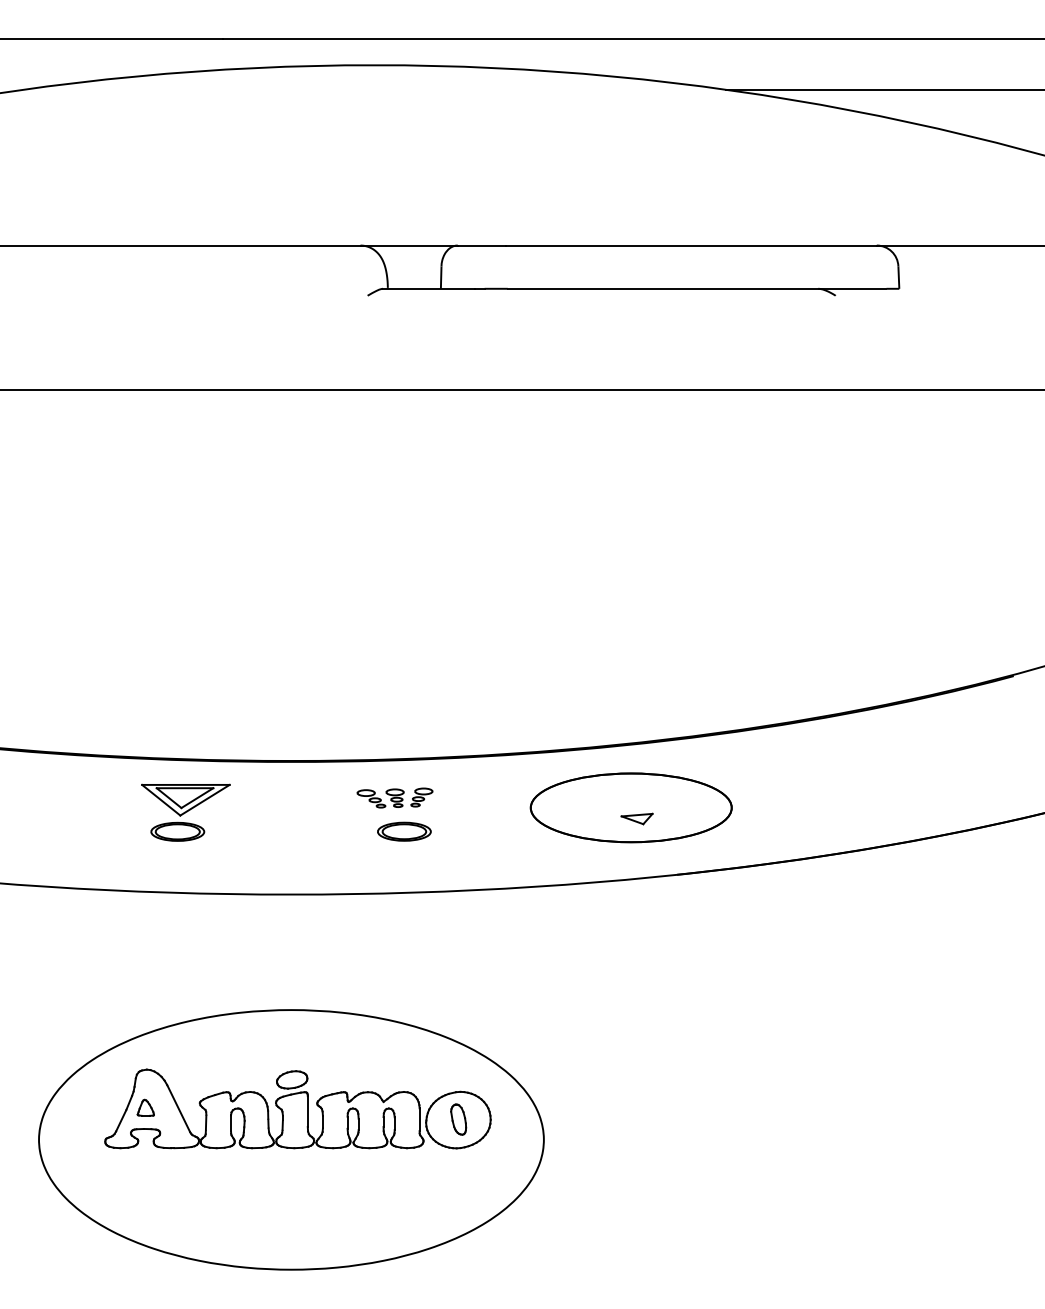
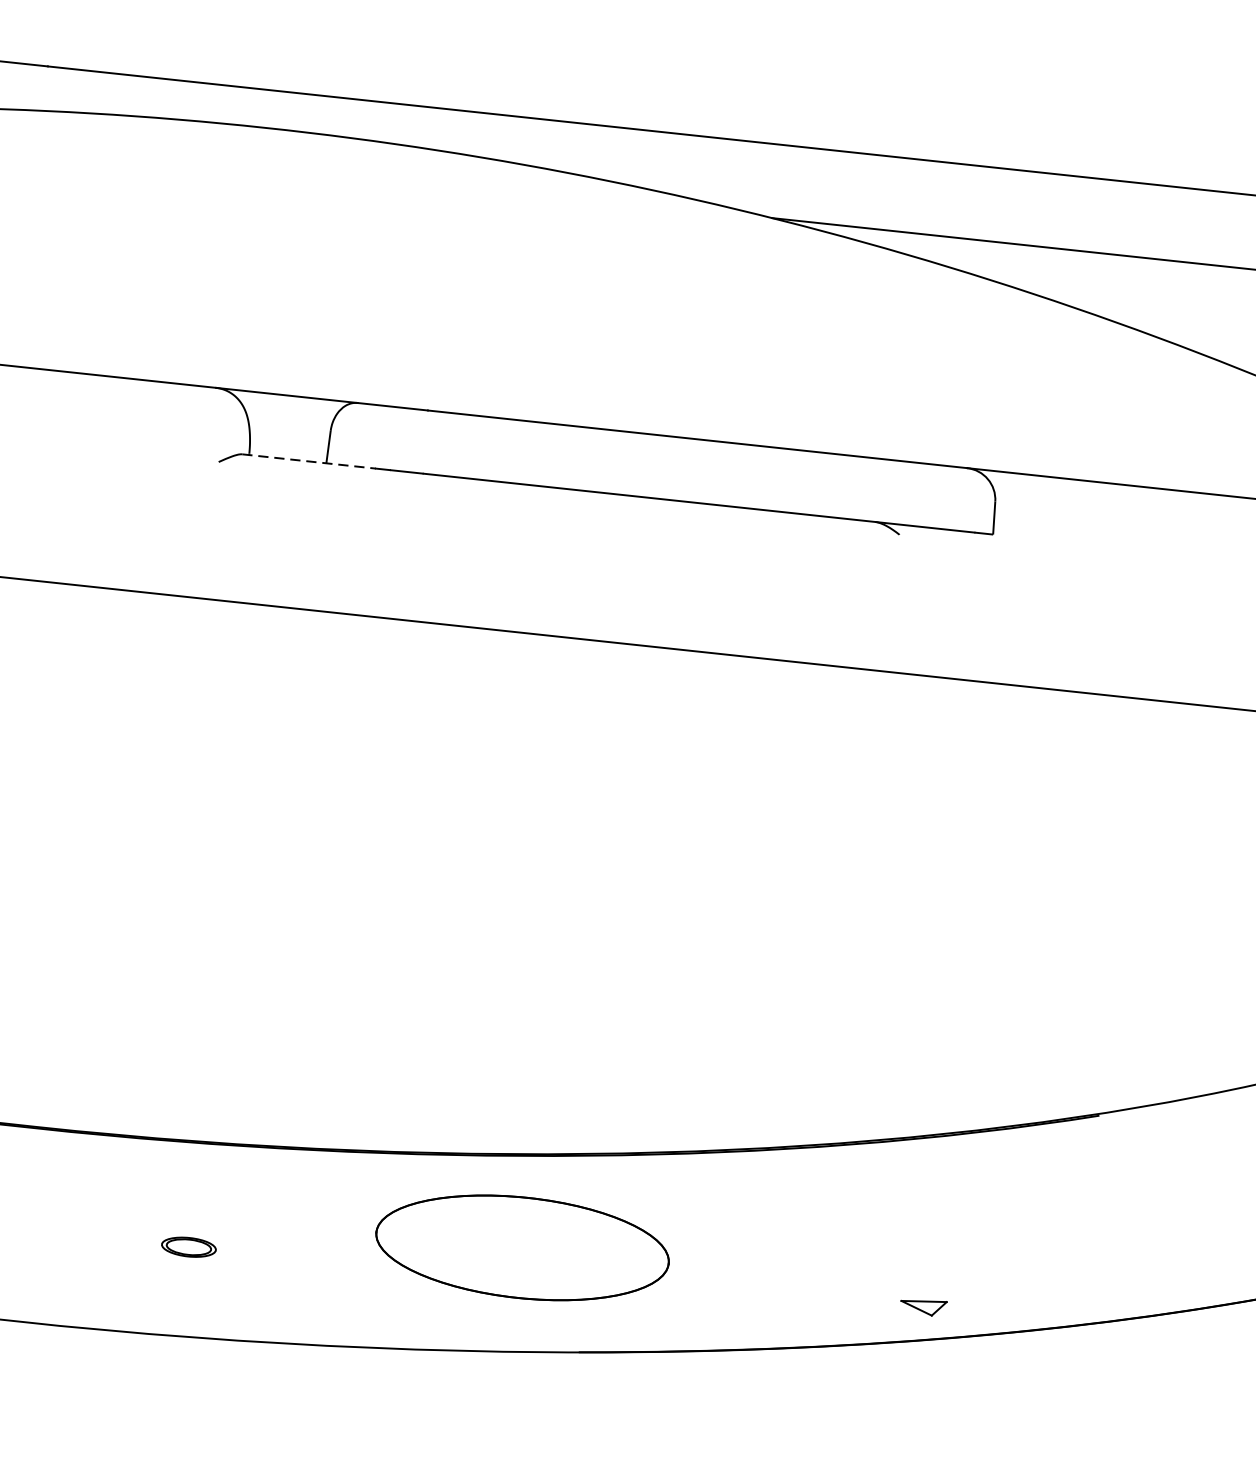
line: (429, 288) -> (309, 461), solid -> dashed
part: (394, 797) -> (179, 1195), removed
part: (636, 818) -> (922, 1306), moved
part: (404, 831) -> (189, 1247), size x0.7

